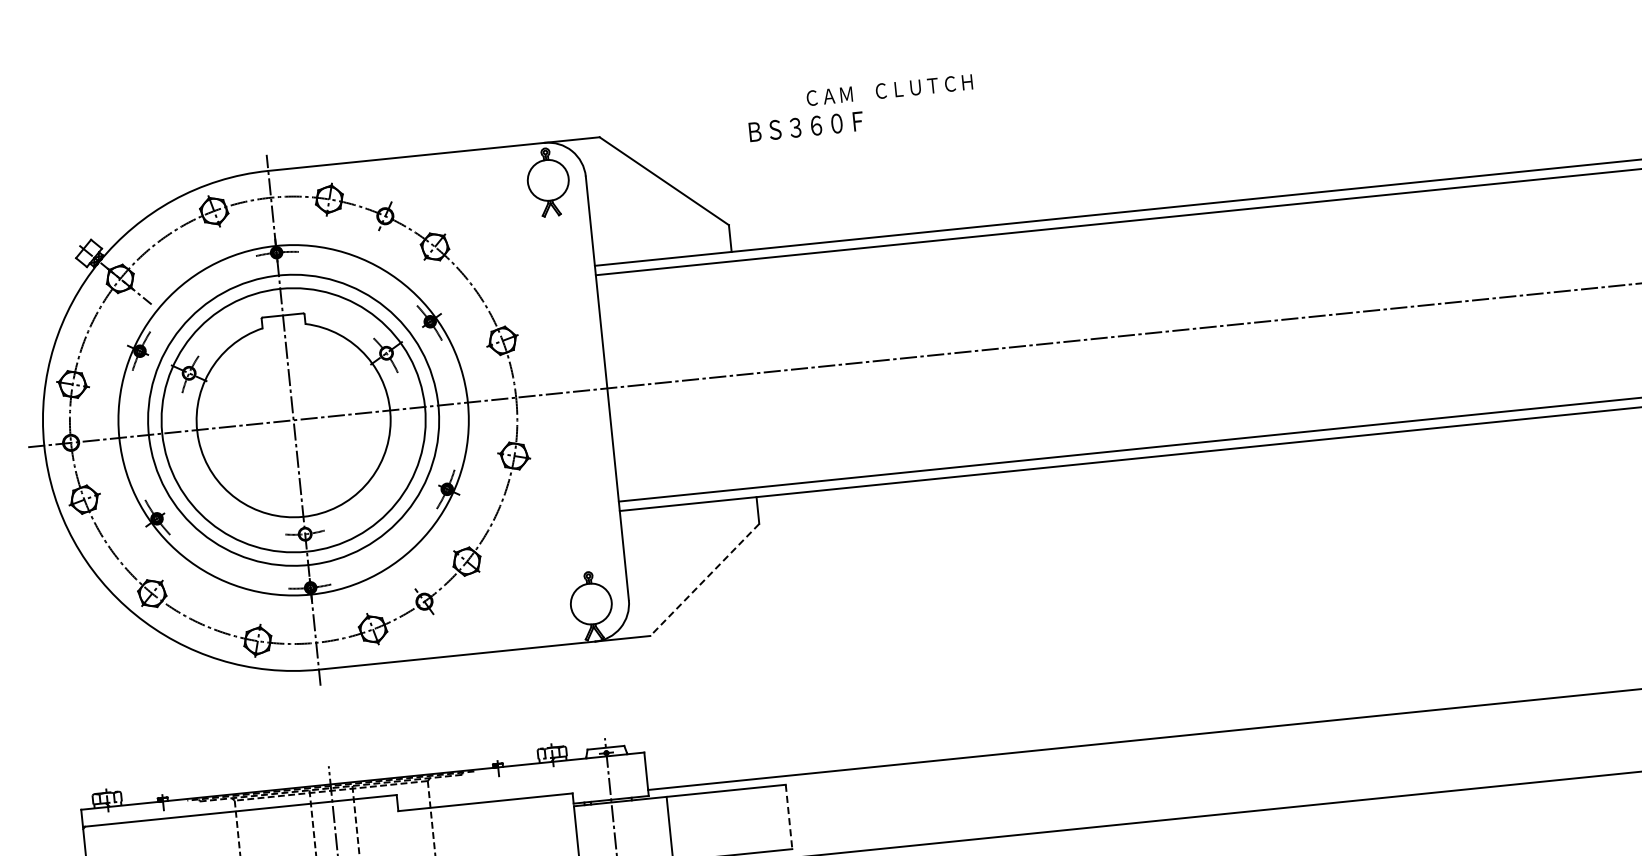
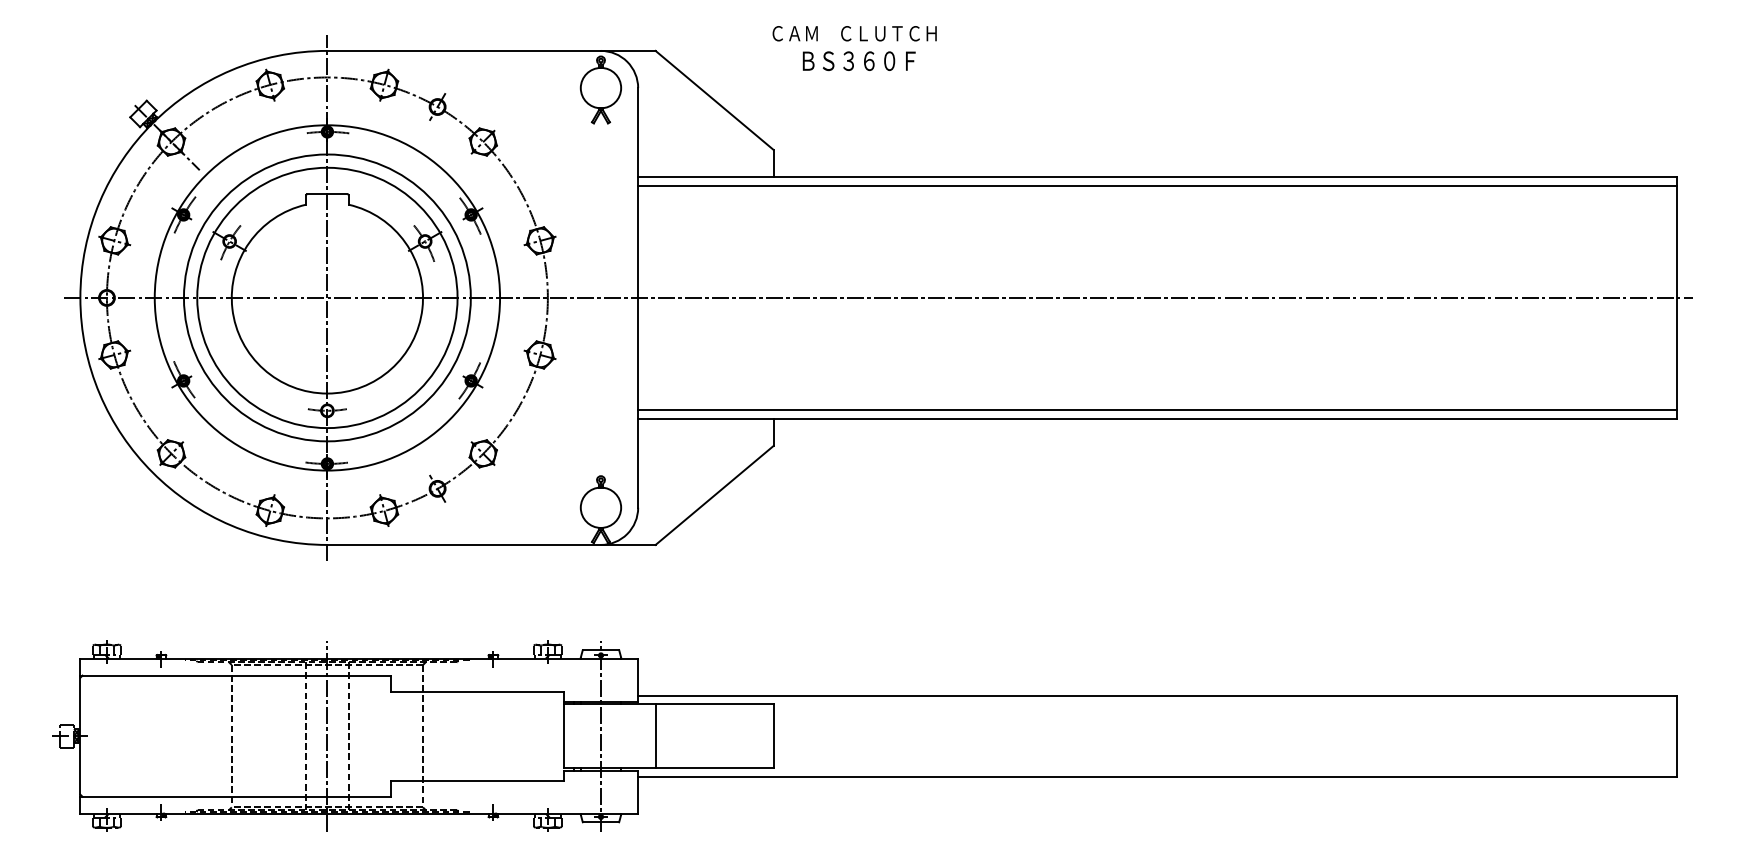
text: (889, 90) -> (854, 33), moved
line: (704, 580) -> (714, 495), dashed -> solid
line: (788, 817) -> (773, 736), dashed -> solid

